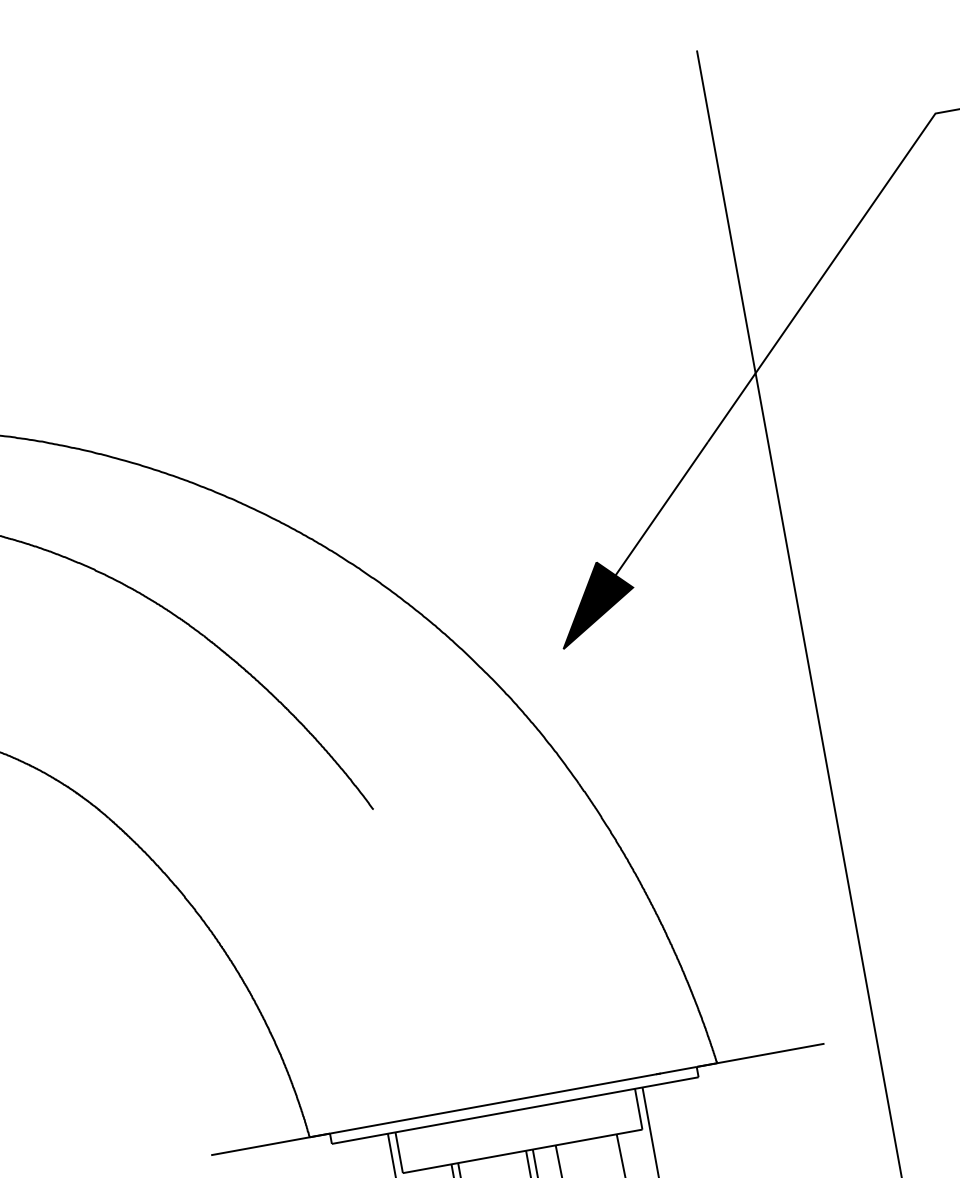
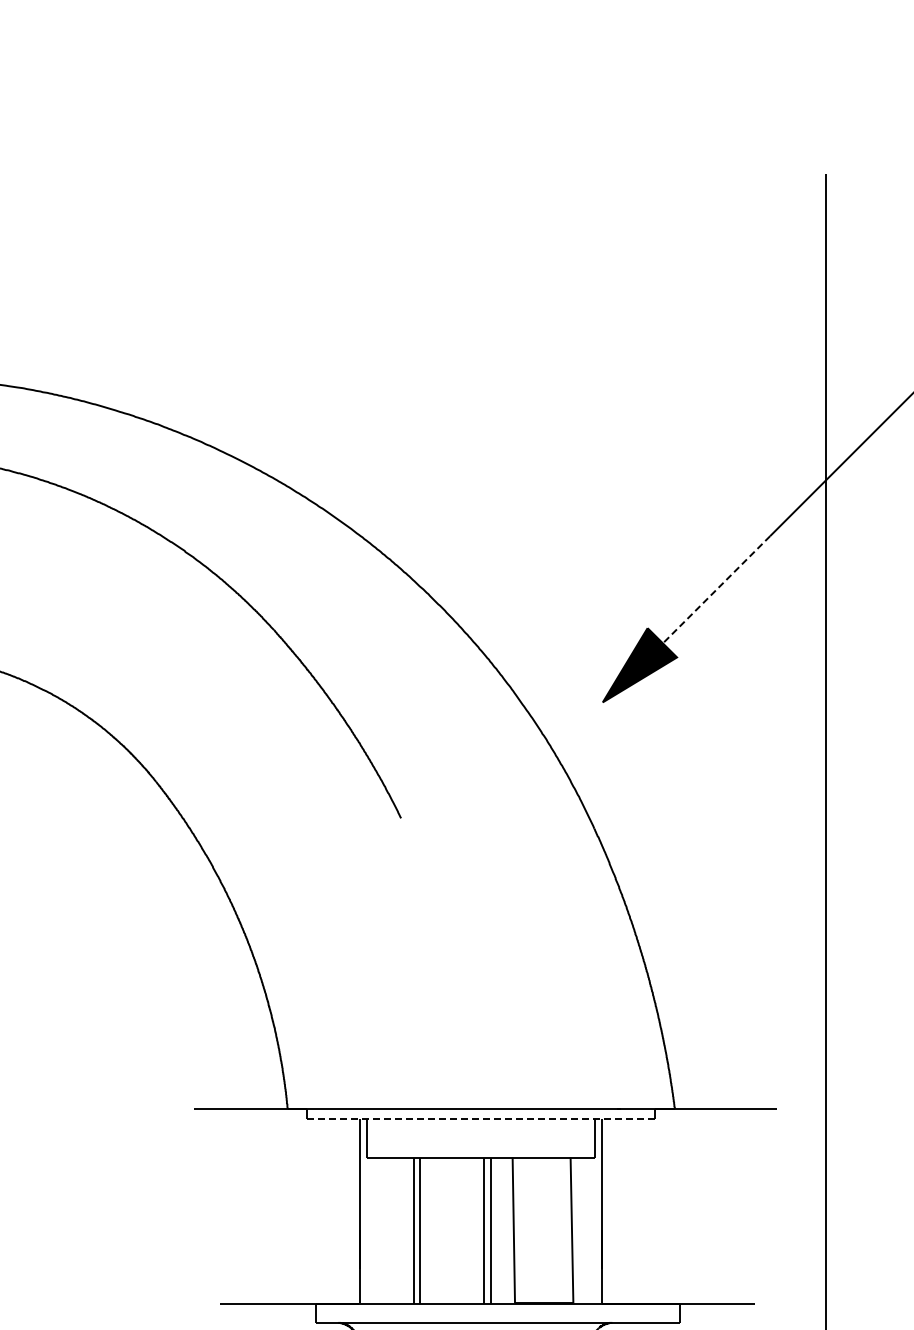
line: (661, 508) -> (716, 589), solid -> dashed
line: (514, 1110) -> (480, 1118), solid -> dashed

